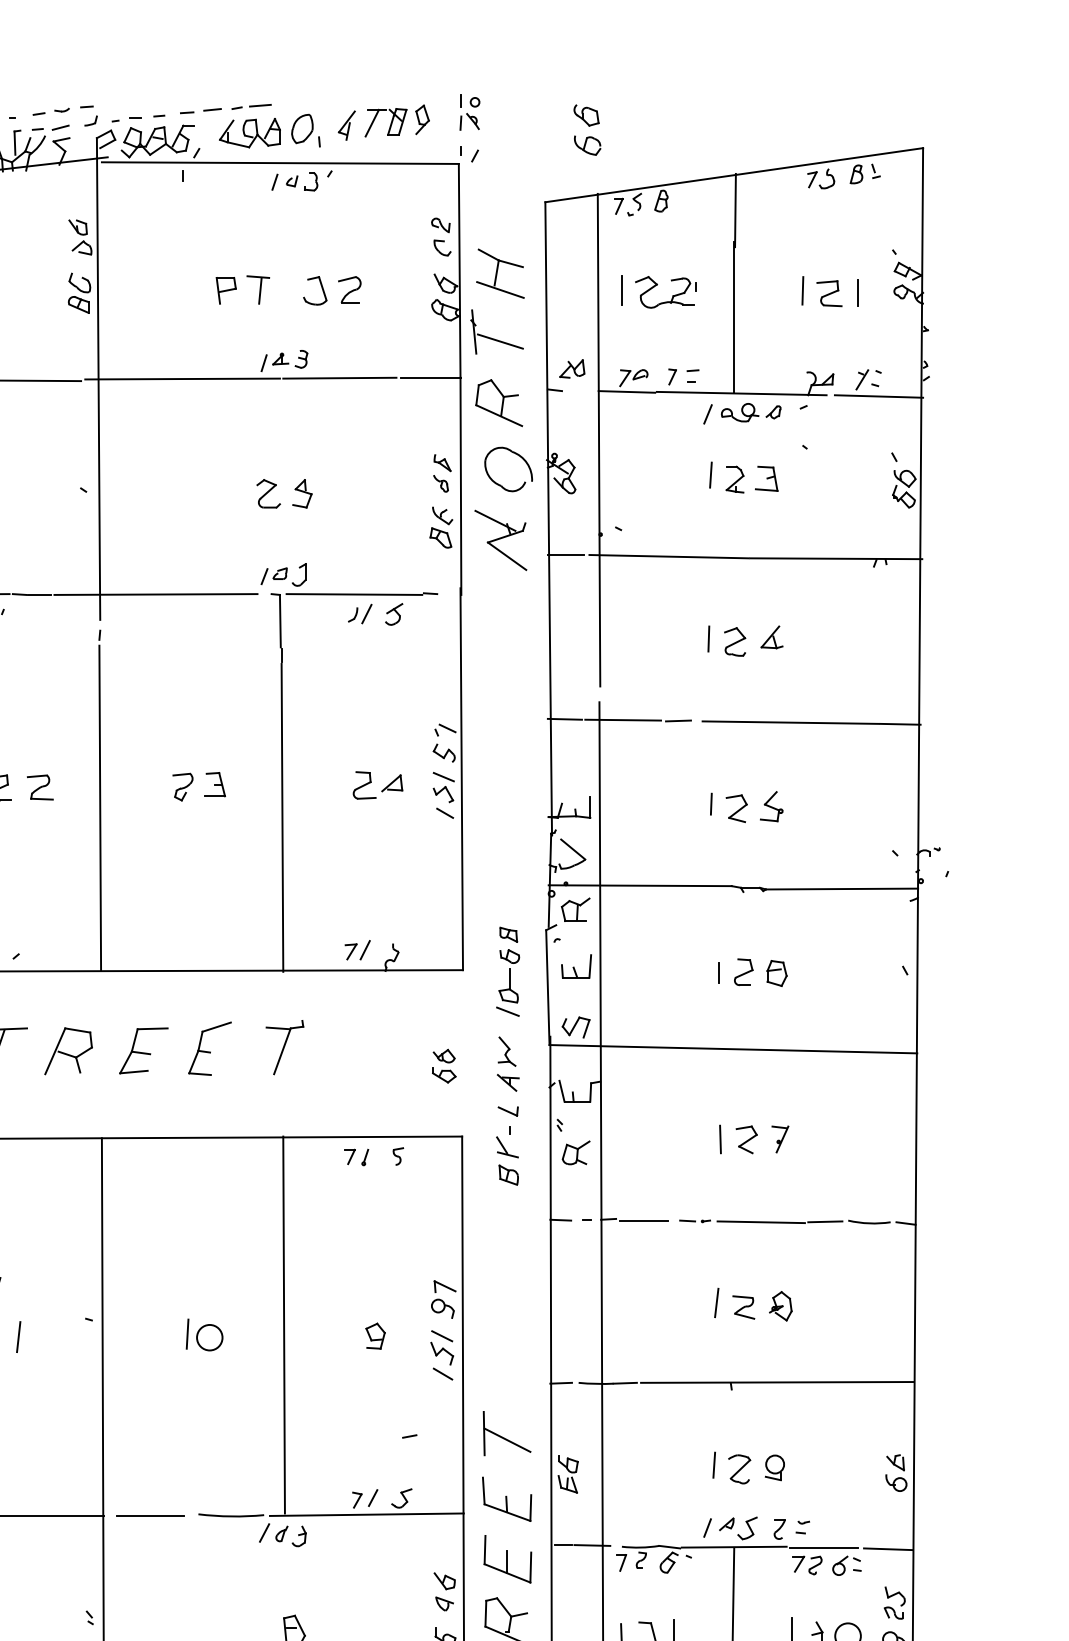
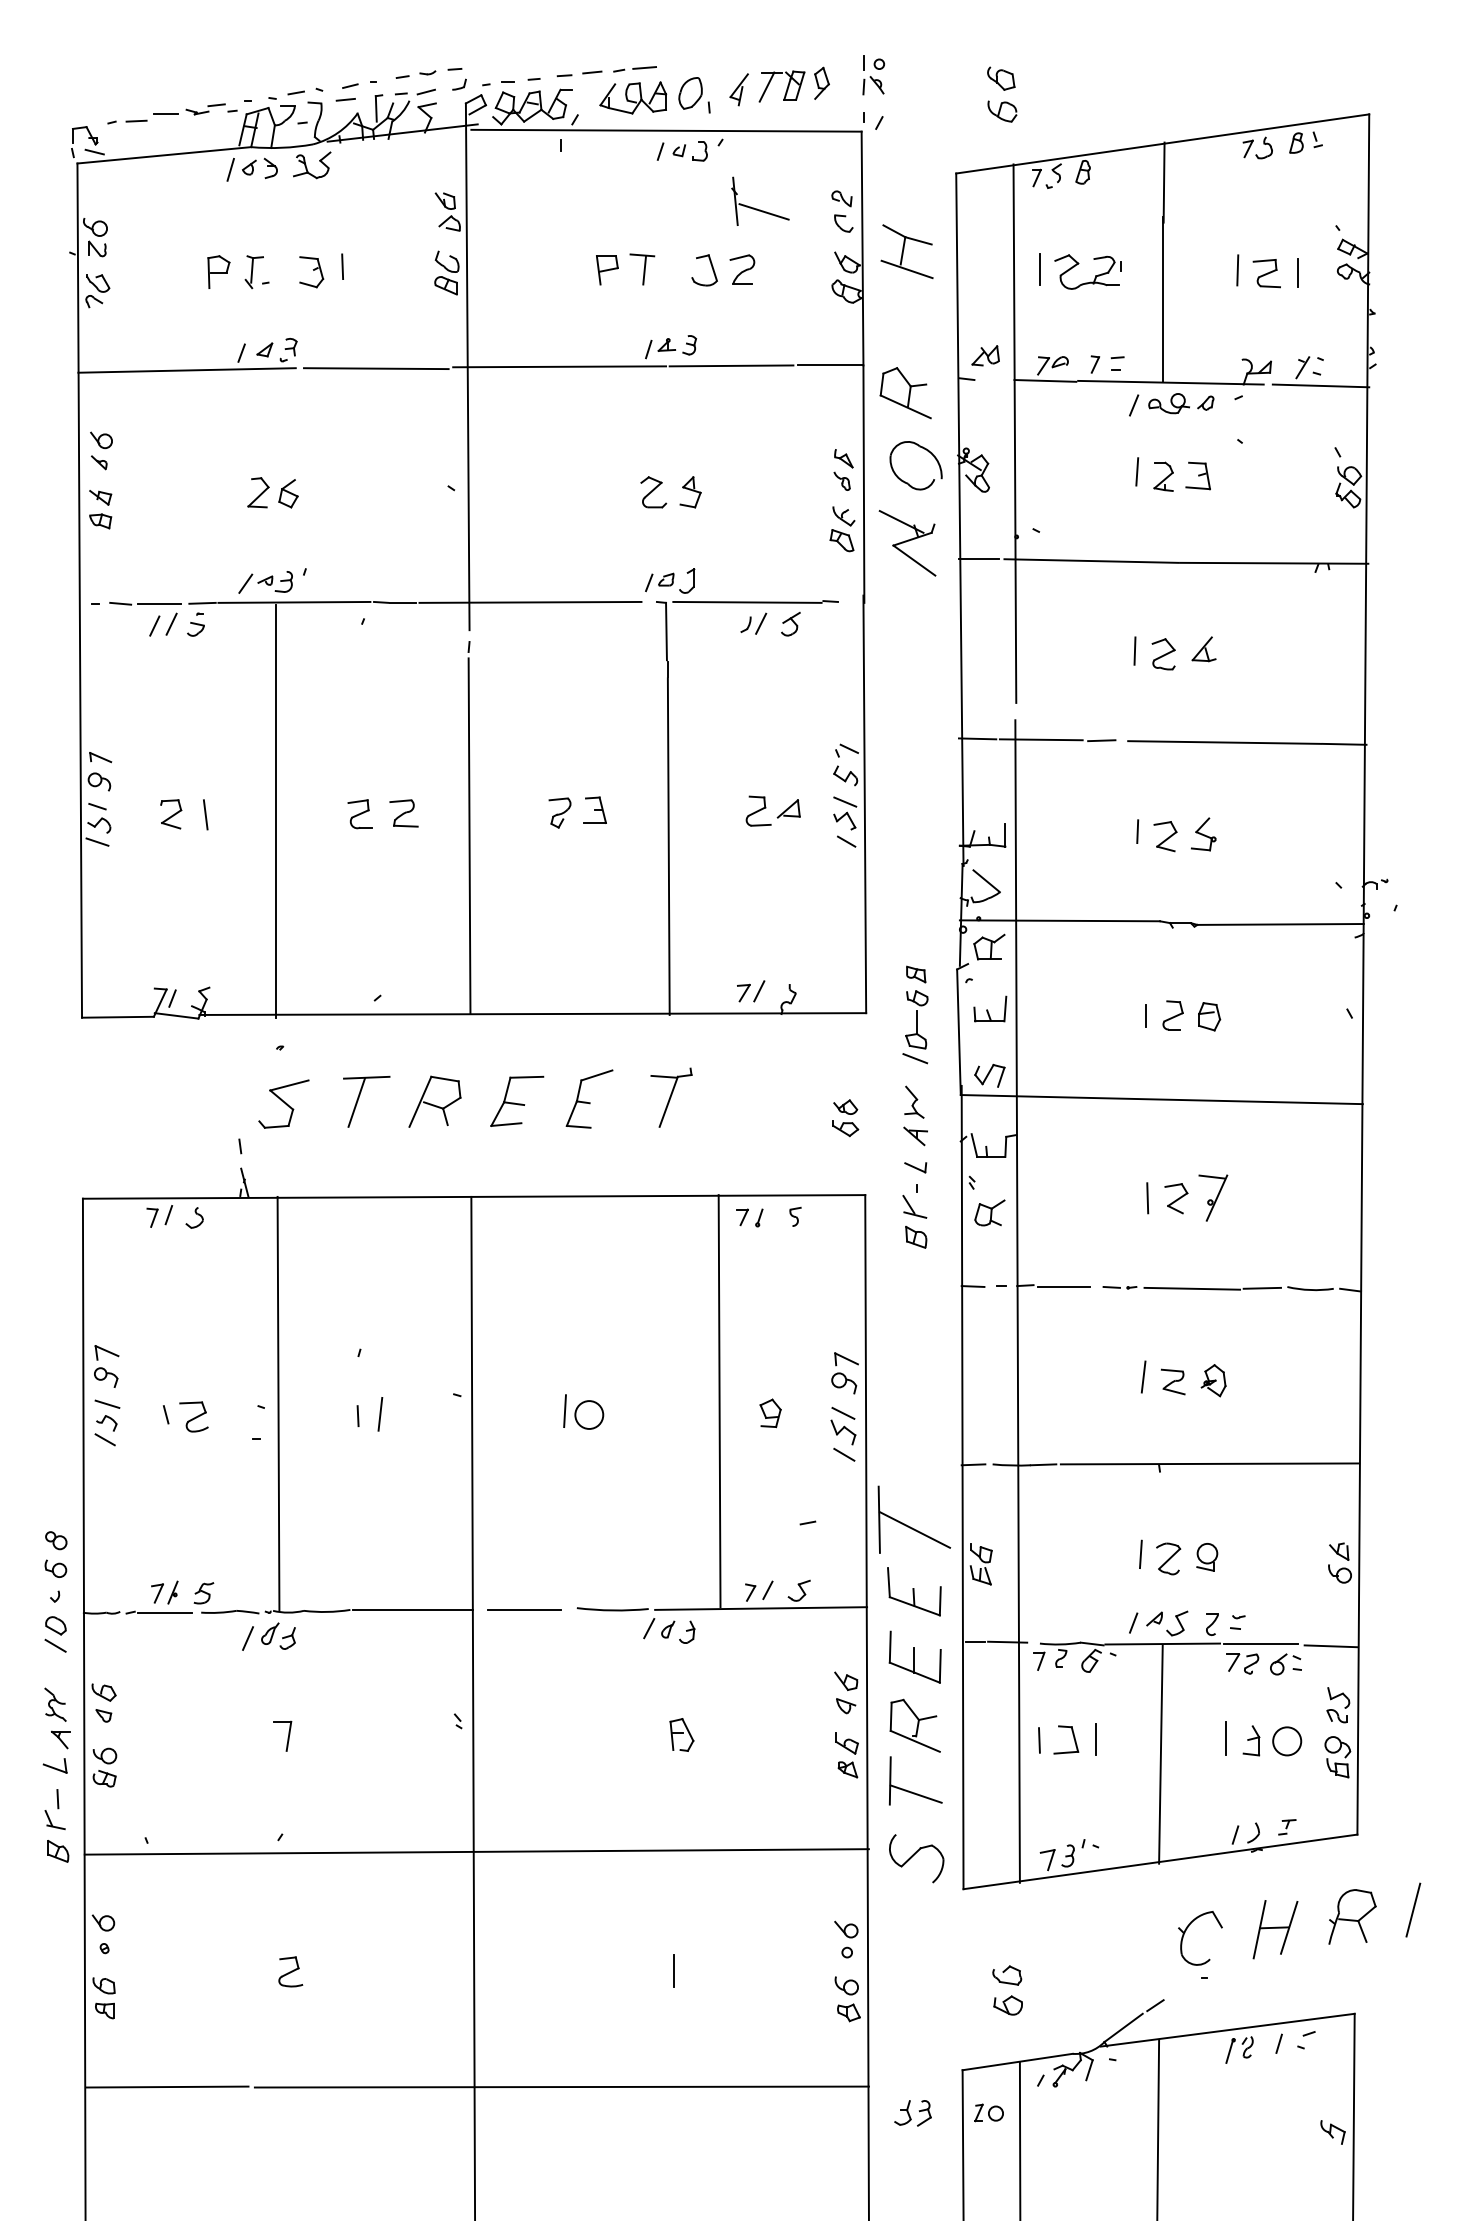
part: (494, 338) -> (757, 208), moved
part: (779, 1139) -> (1212, 1198), size x1.6
line: (284, 1325) -> (719, 1401), moved
part: (507, 1433) -> (914, 1519), size x1.4

